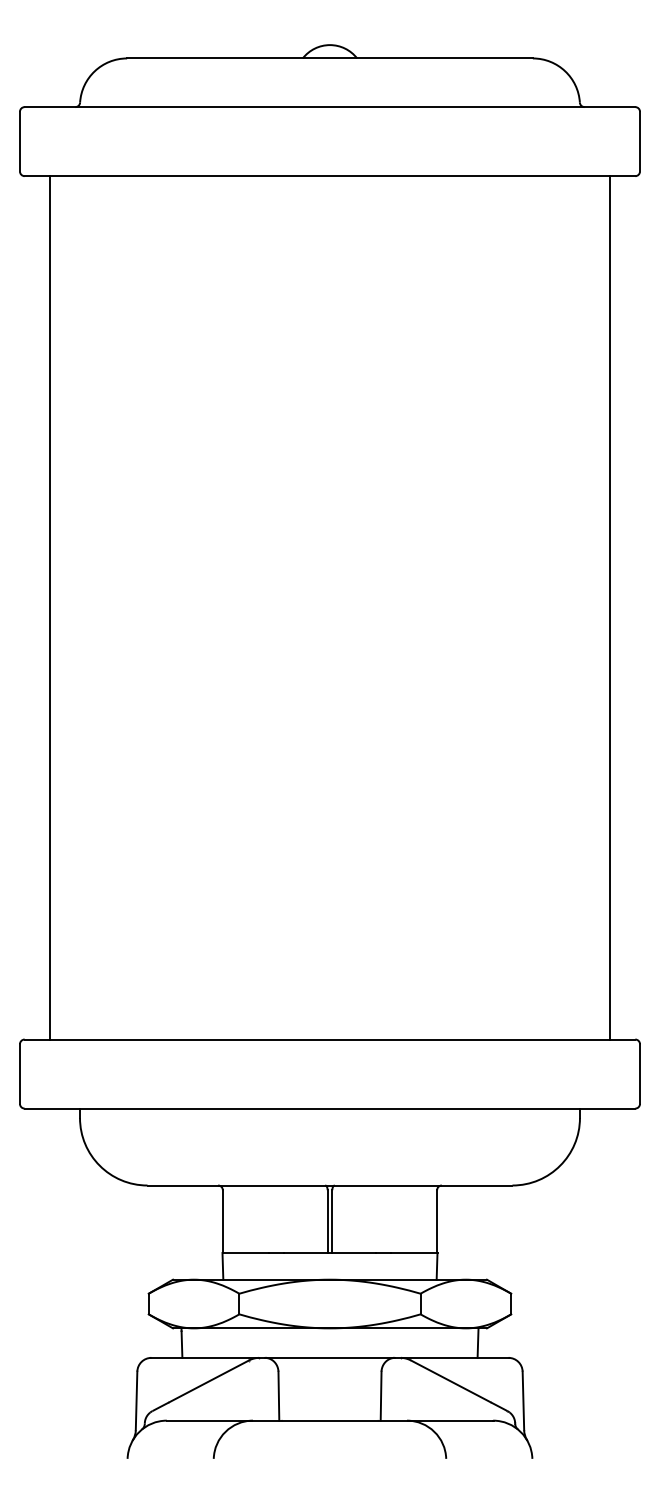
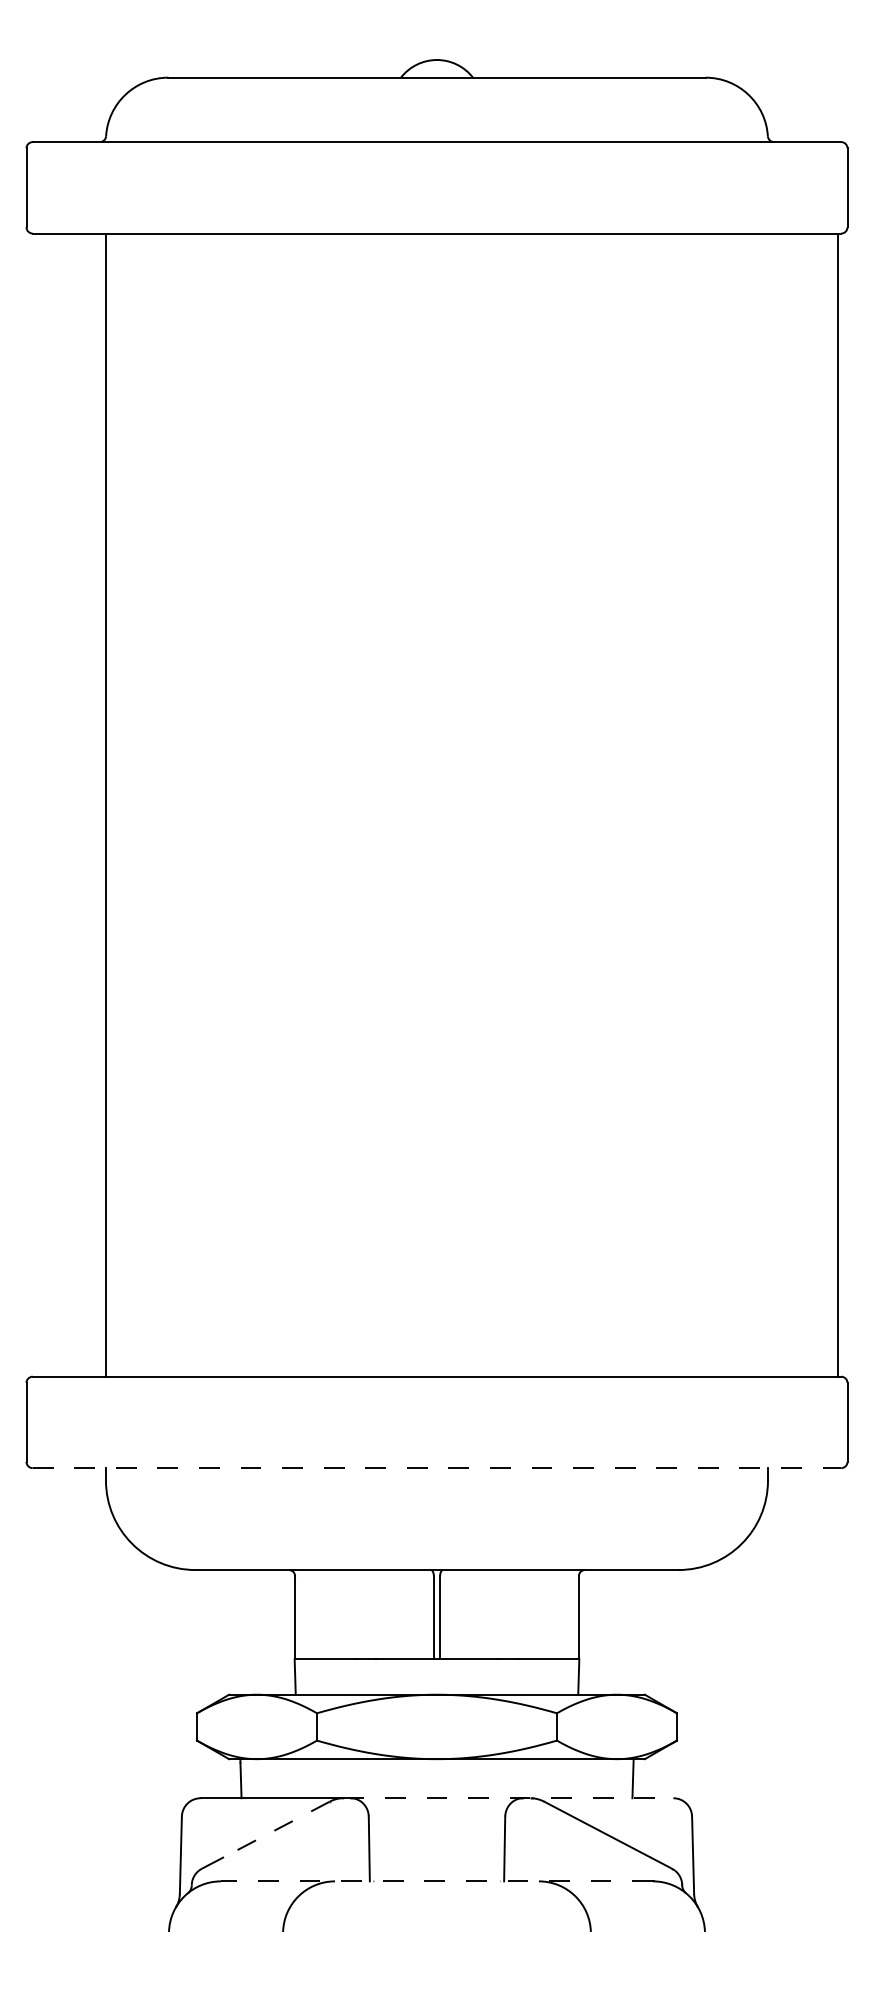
line: (49, 607) -> (105, 804), moved
line: (610, 607) -> (838, 804), moved
line: (330, 1108) -> (437, 1468), solid -> dashed
line: (383, 1357) -> (507, 1797), solid -> dashed
line: (208, 1381) -> (276, 1829), solid -> dashed
line: (329, 1420) -> (436, 1881), solid -> dashed

